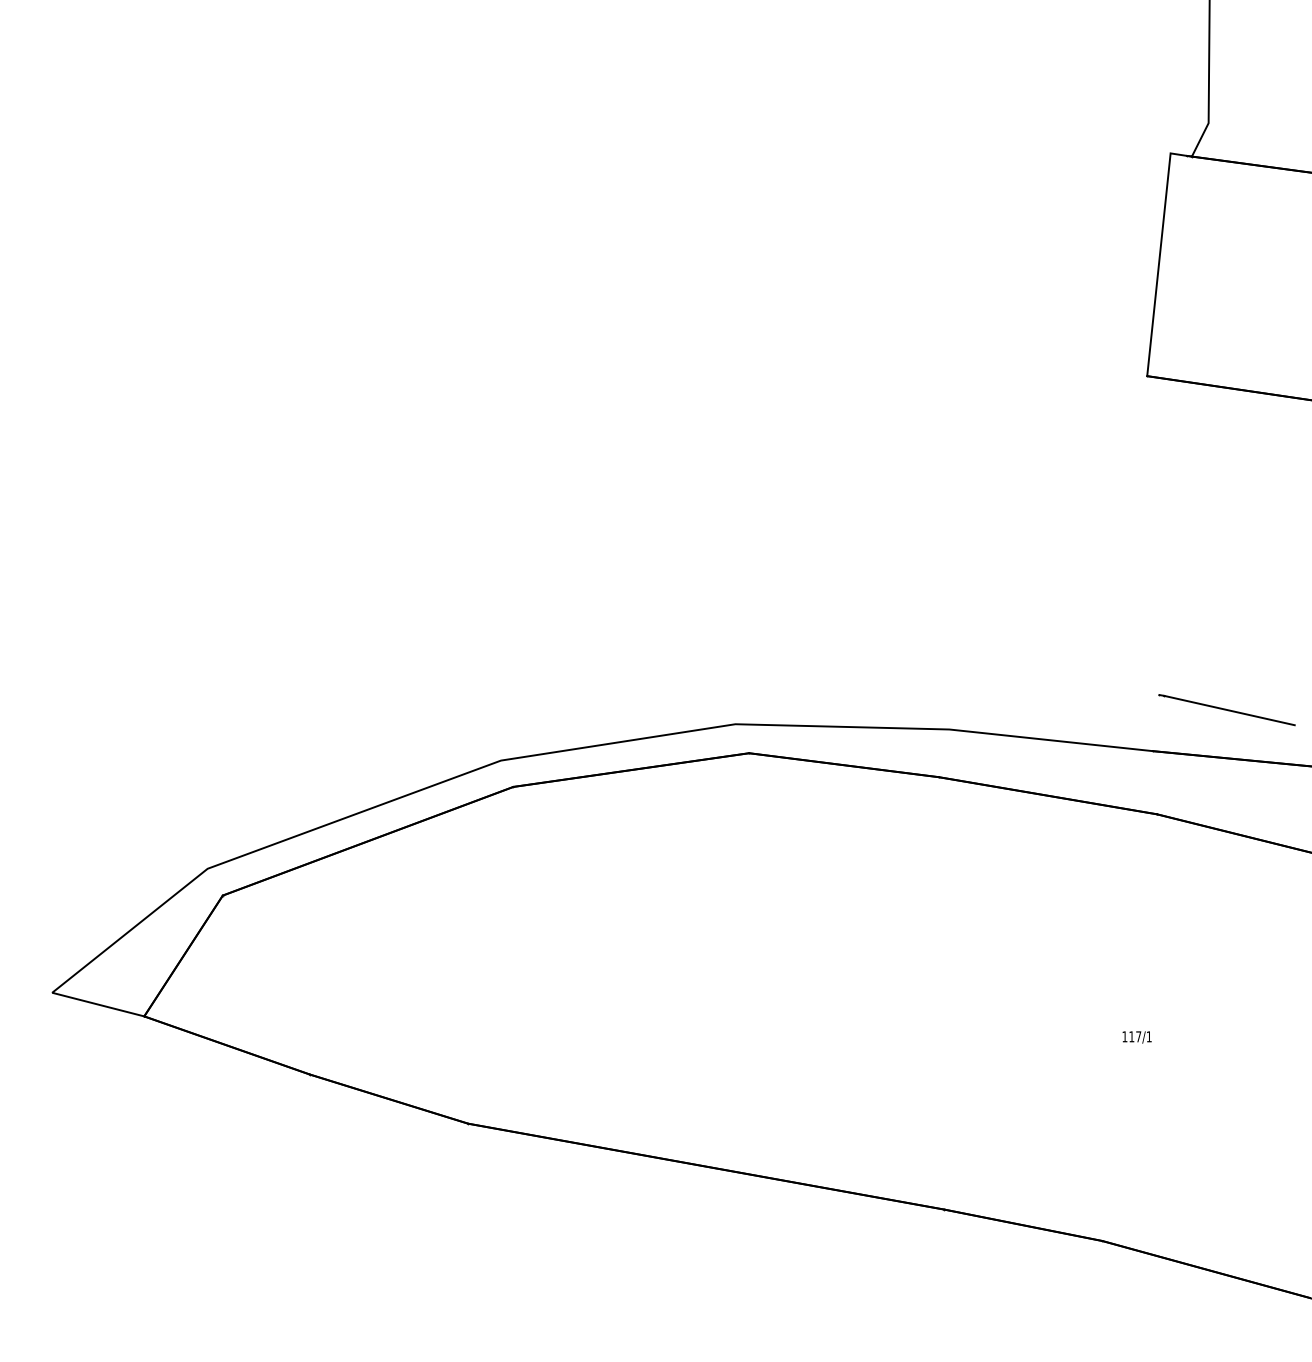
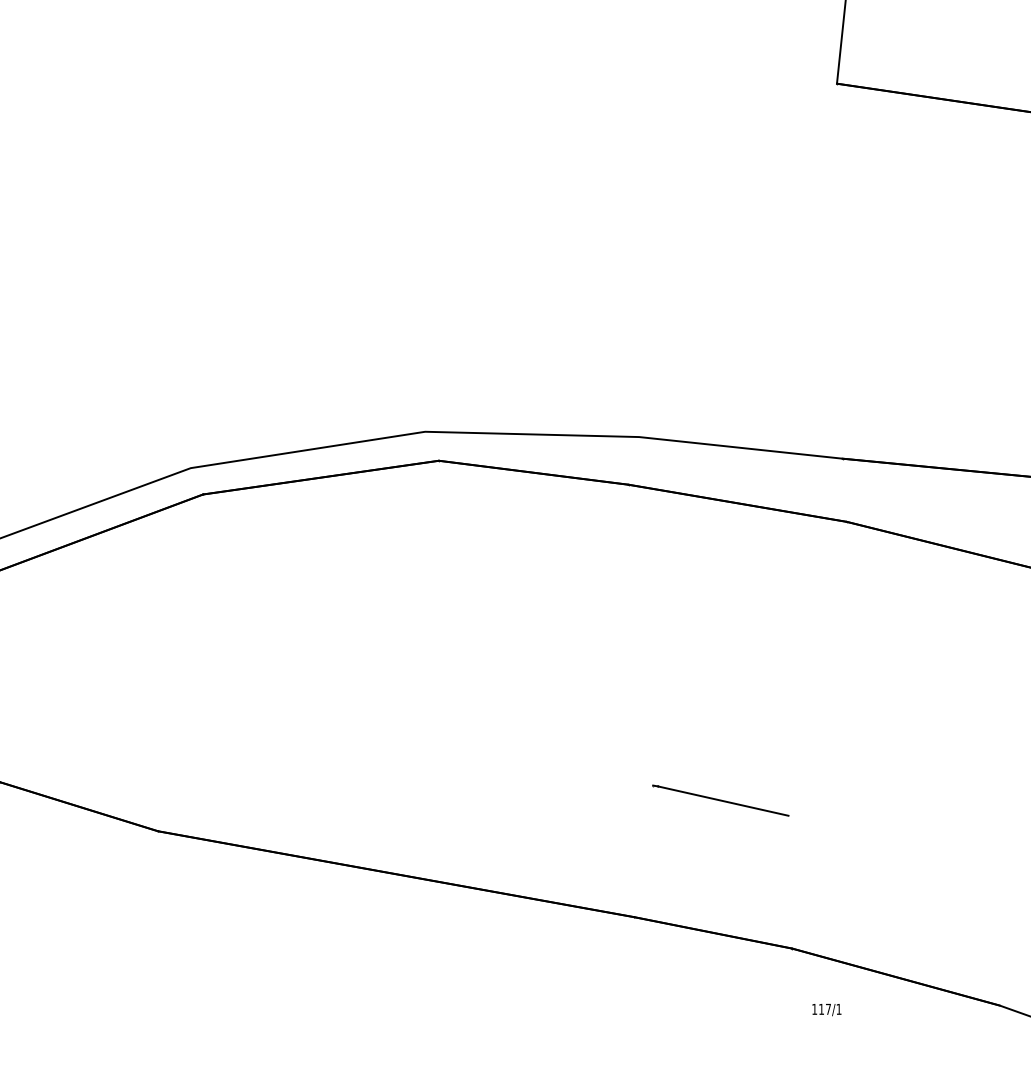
line: (1226, 710) -> (720, 801), moved
text: (1136, 1037) -> (826, 1010), moved

